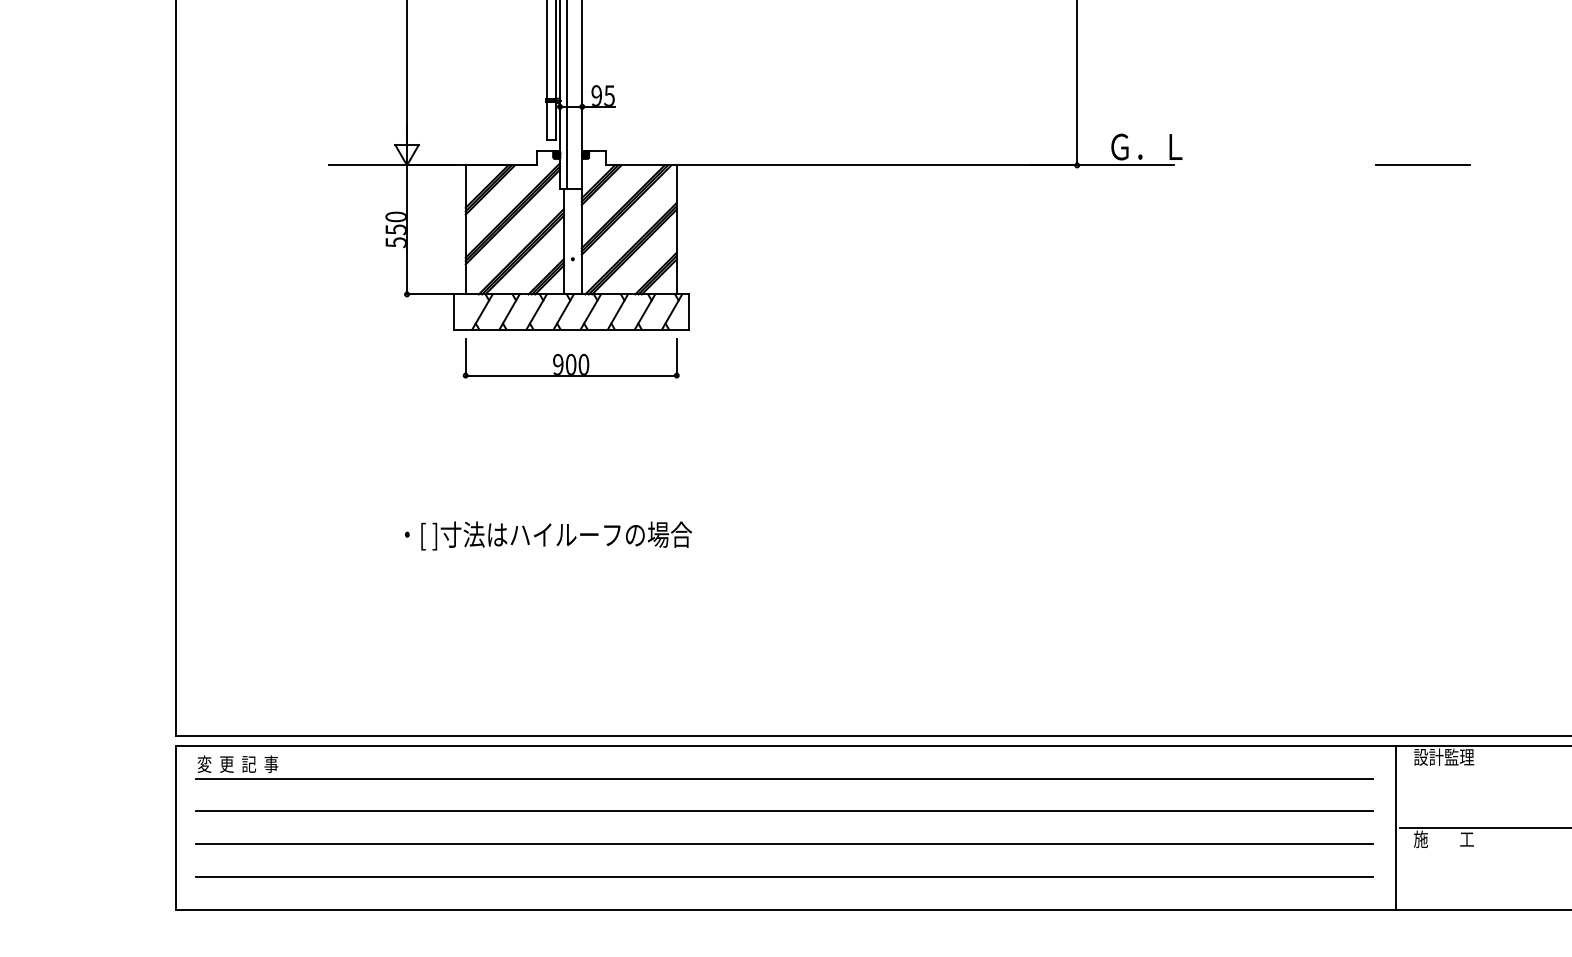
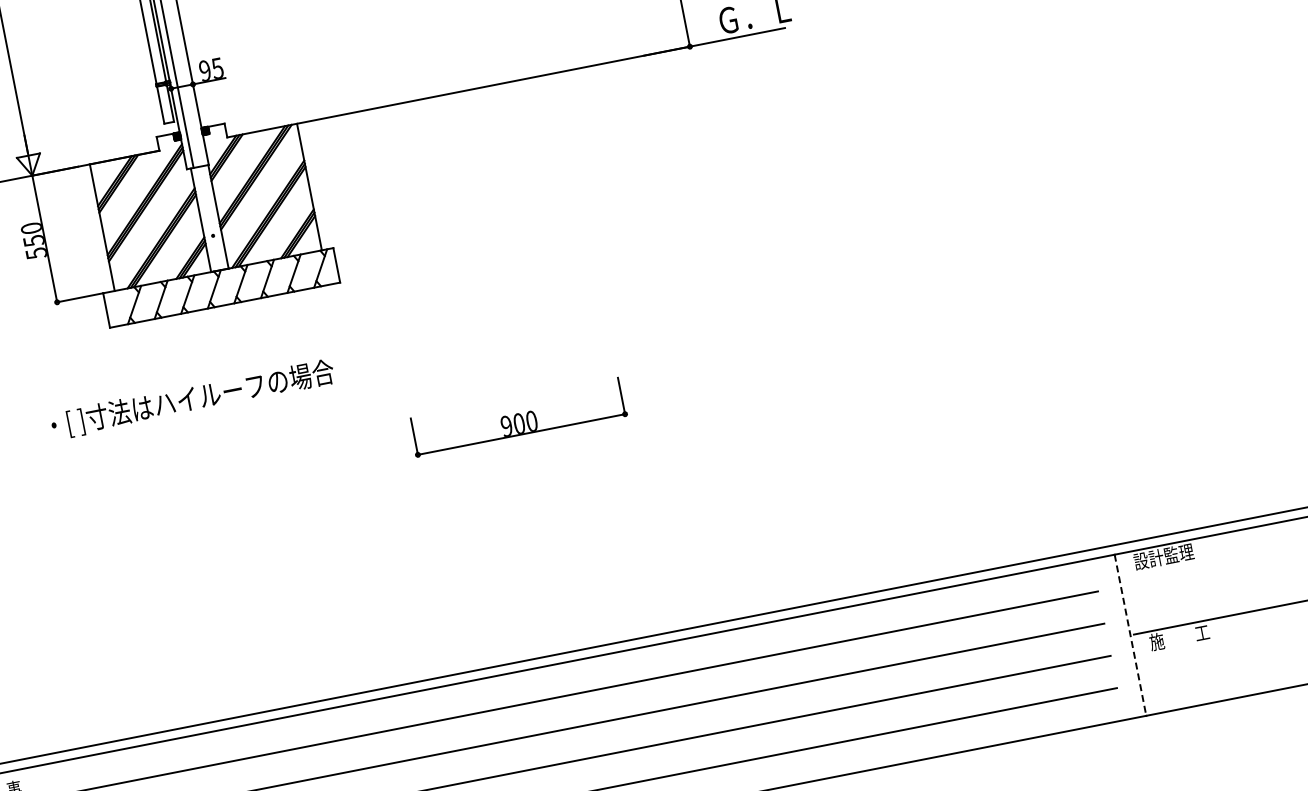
part: (570, 358) -> (517, 417), moved
text: (548, 535) -> (192, 399), moved
line: (1396, 828) -> (1130, 635), solid -> dashed

